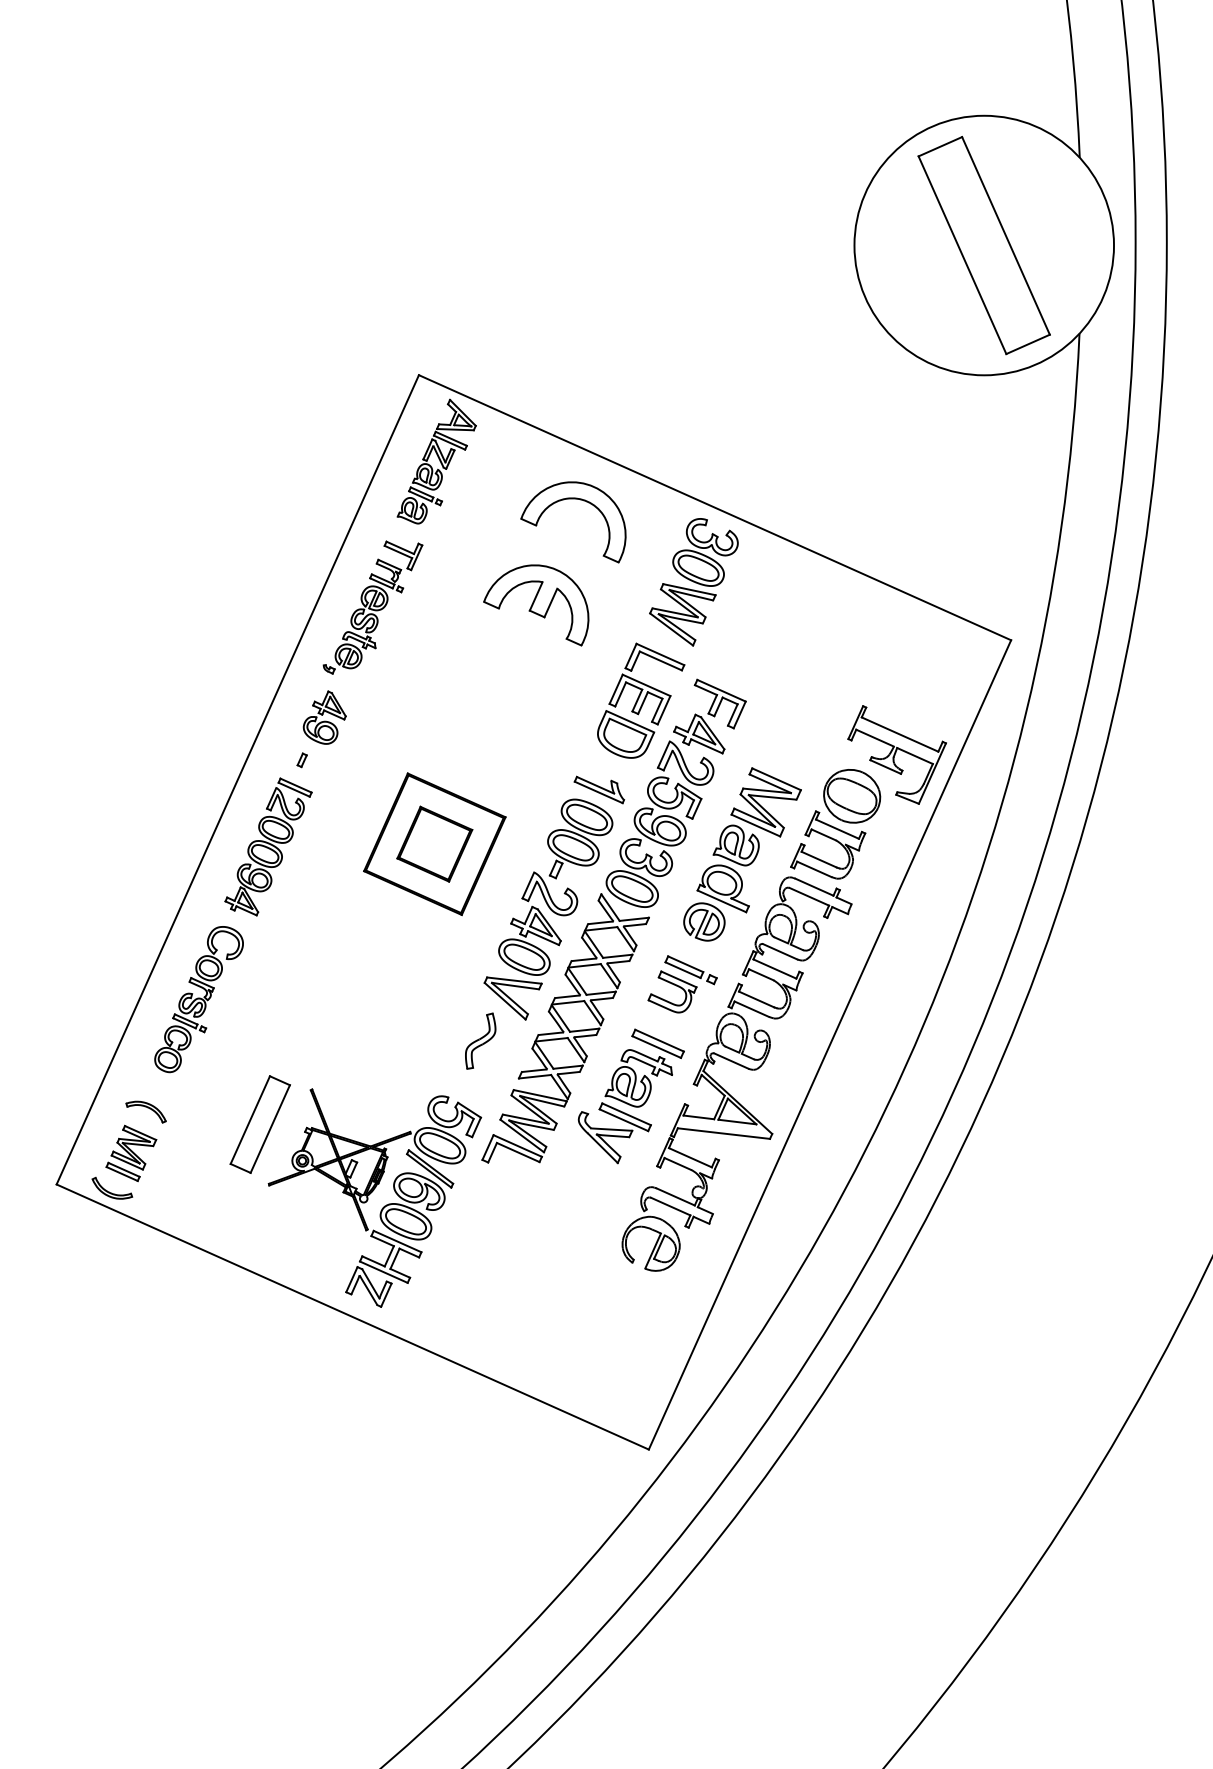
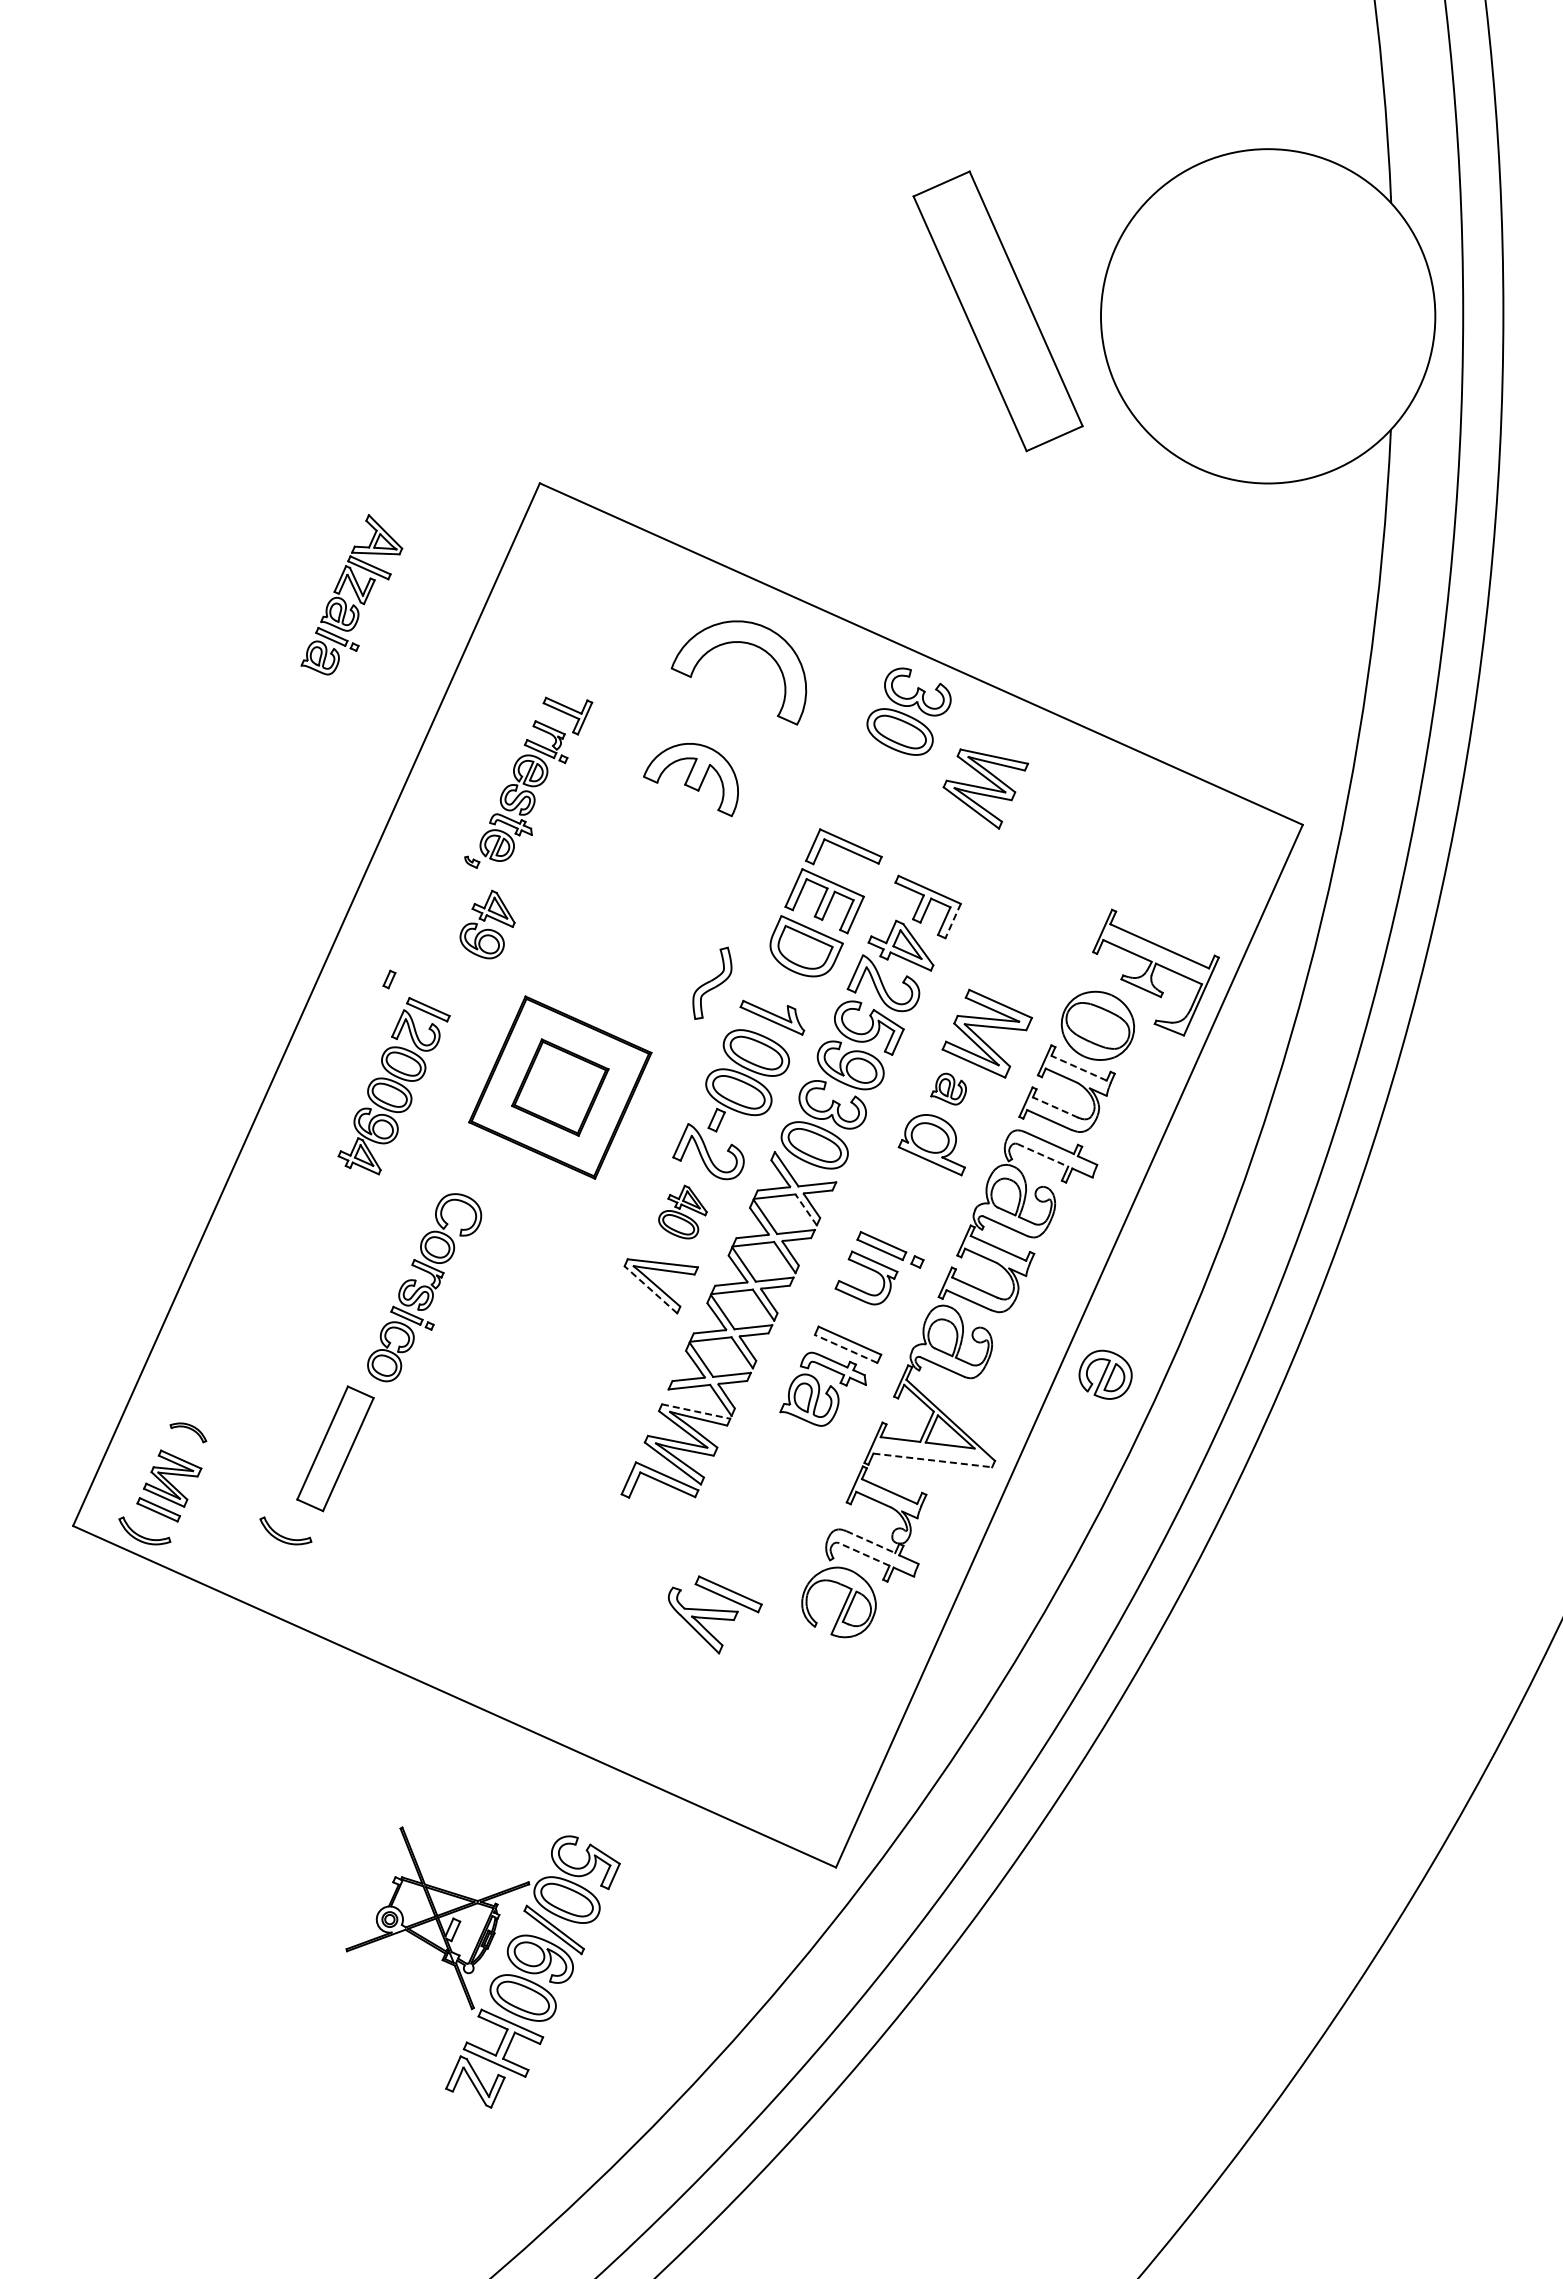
part: (983, 245) -> (997, 311), moved
part: (436, 461) -> (351, 594), moved
part: (535, 605) -> (690, 779), size x0.7
part: (372, 607) -> (528, 782), moved
part: (682, 614) -> (985, 788), moved
line: (740, 715) -> (953, 921), solid -> dashed
part: (324, 717) -> (487, 924), moved
line: (837, 829) -> (1078, 1068), solid -> dashed
part: (736, 844) -> (948, 1088), size x0.6
part: (268, 847) -> (393, 1086), moved
line: (819, 859) -> (1055, 1107), solid -> dashed
line: (809, 896) -> (1042, 1155), solid -> dashed
part: (704, 921) -> (1105, 1374), moved
line: (625, 938) -> (806, 1209), solid -> dashed
part: (529, 940) -> (682, 1211), size x0.6
part: (198, 999) -> (424, 1287), moved
line: (504, 1000) -> (650, 1289), solid -> dashed
part: (480, 1040) -> (712, 982), moved
line: (656, 1046) -> (845, 1348), solid -> dashed
line: (540, 1095) -> (696, 1411), solid -> dashed
part: (146, 1111) -> (188, 1432), size x0.7
part: (614, 1132) -> (714, 1614), moved
line: (723, 1133) -> (932, 1460), solid -> dashed
part: (221, 1187) -> (285, 1530), added
part: (370, 1194) -> (477, 1962), moved
line: (675, 1197) -> (870, 1542), solid -> dashed
line: (670, 1206) -> (864, 1554), solid -> dashed

